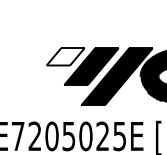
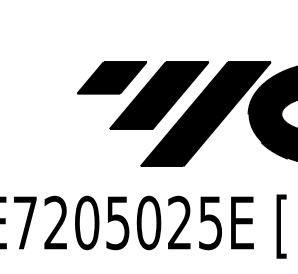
fill: (65, 56) -> (111, 77), added

